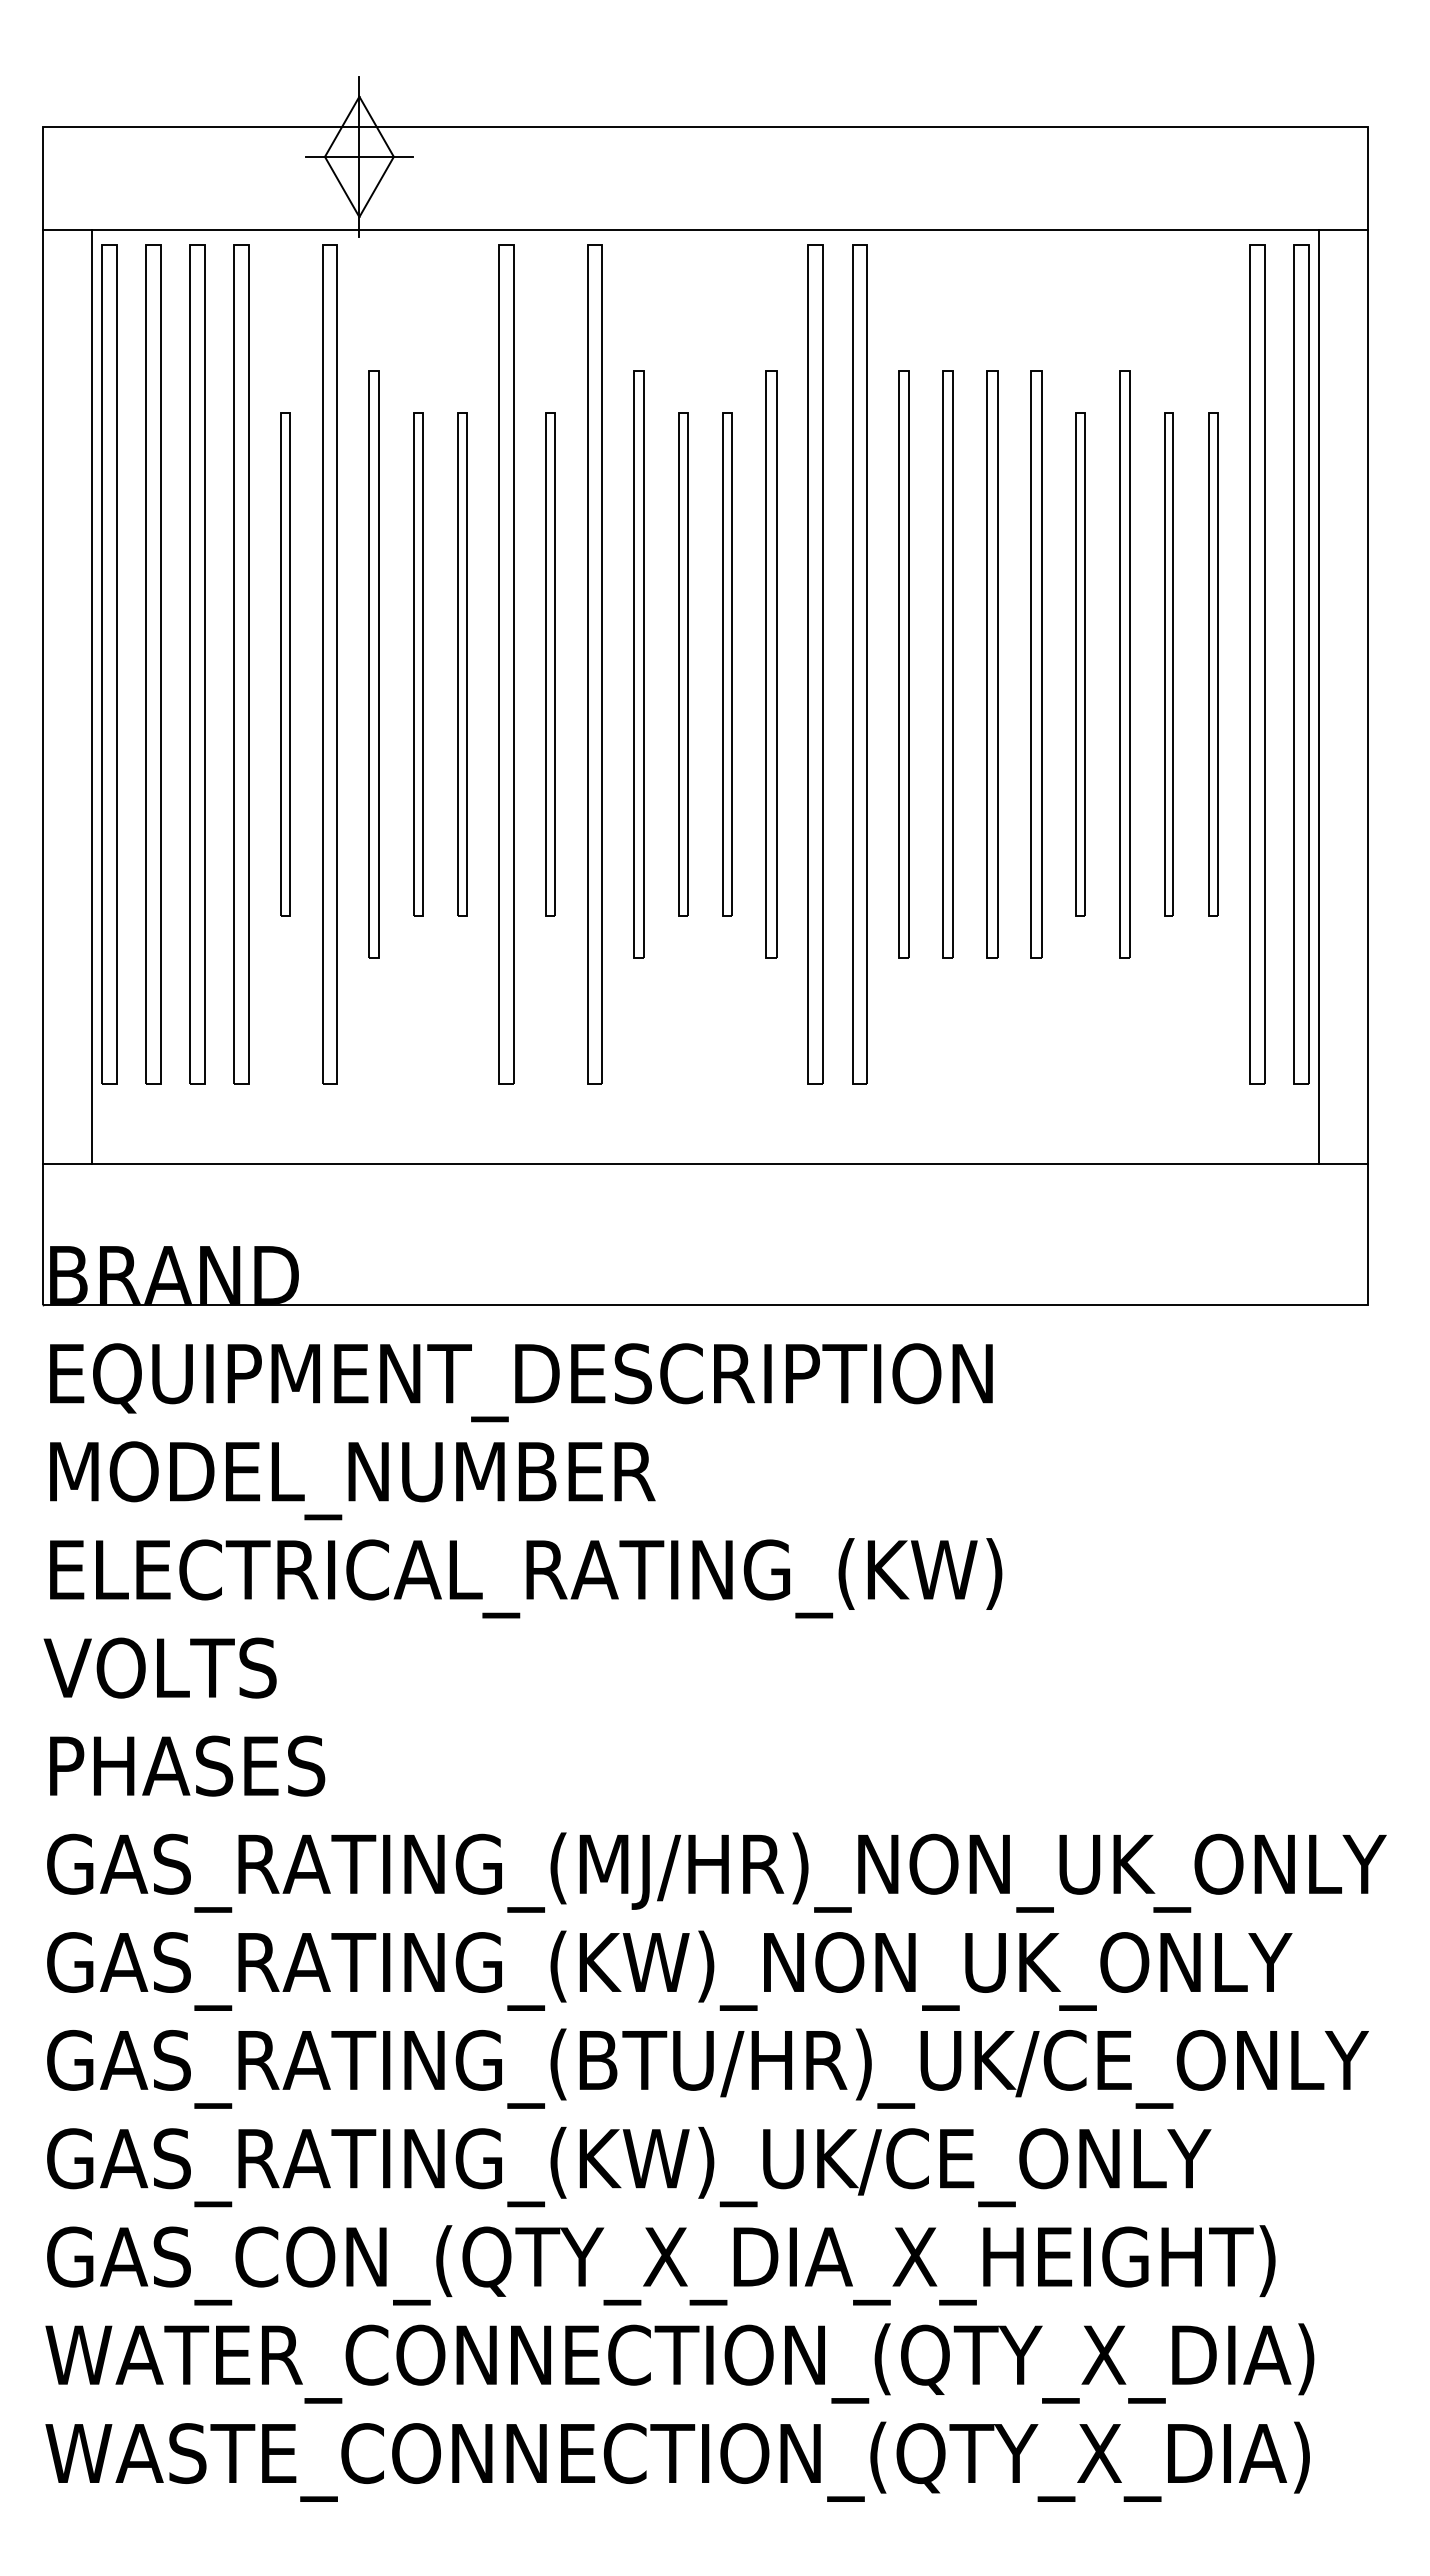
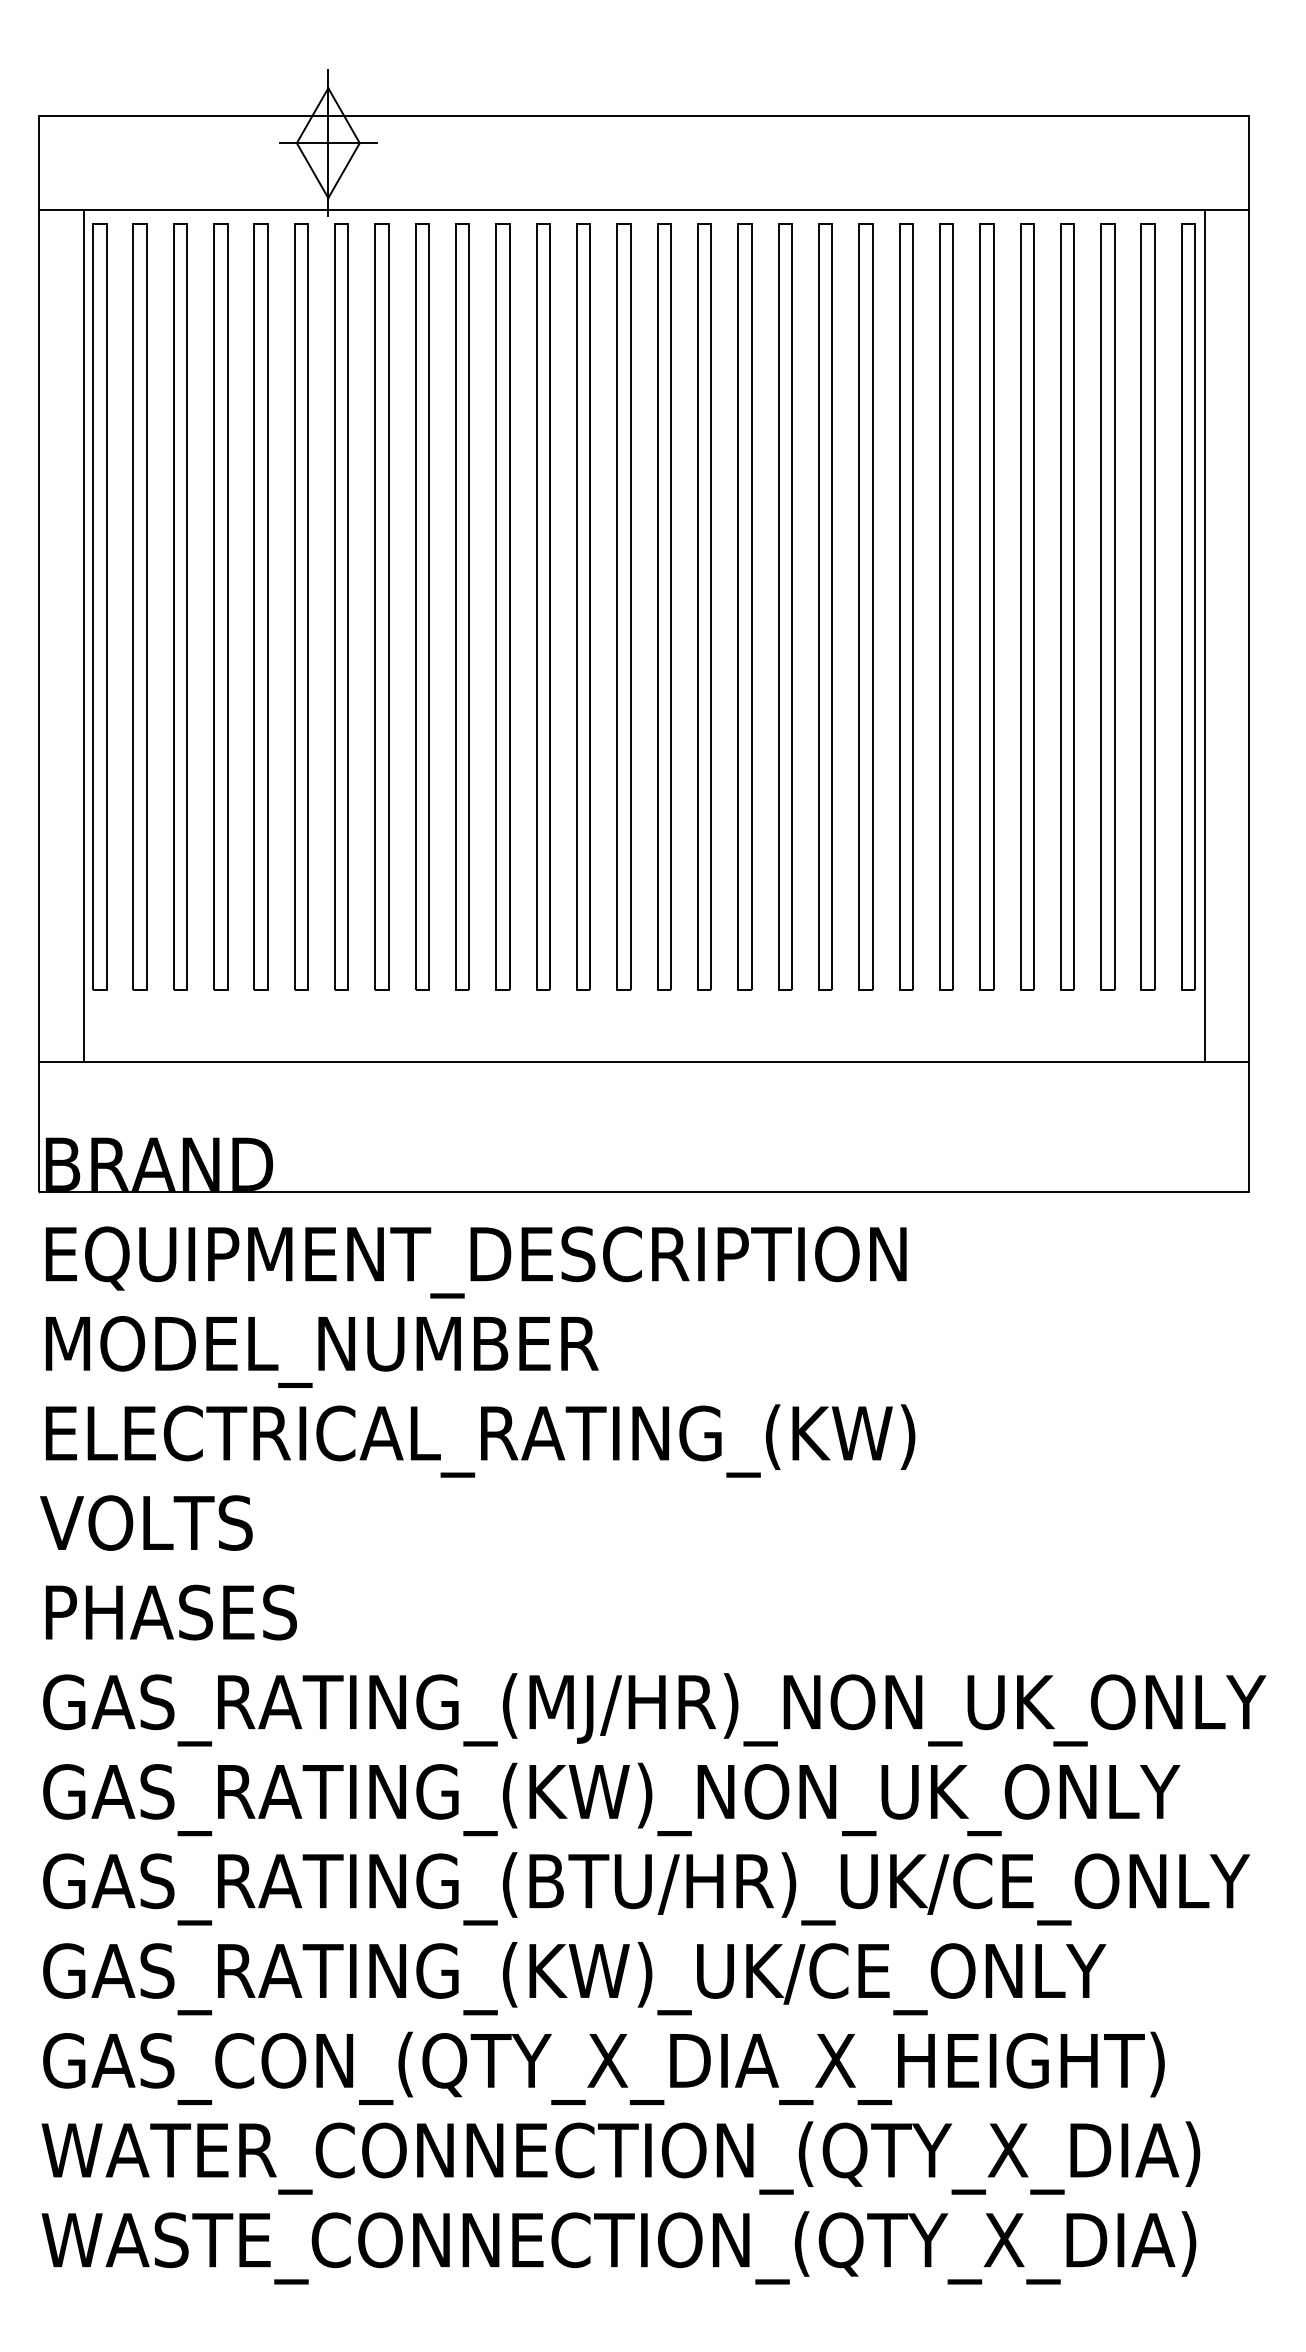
part: (285, 664) -> (260, 606), size x1.67
part: (374, 664) -> (342, 606), size x1.43
part: (418, 664) -> (382, 606), size x1.67
part: (462, 664) -> (422, 606), size x1.67
part: (550, 664) -> (502, 606), size x1.67
part: (638, 664) -> (583, 606), size x1.43
part: (683, 664) -> (624, 606), size x1.67
part: (727, 664) -> (664, 606), size x1.67
part: (771, 664) -> (704, 606), size x1.43
part: (903, 664) -> (825, 606), size x1.43
part: (948, 664) -> (866, 606), size x1.43
part: (992, 664) -> (906, 606), size x1.43
part: (1036, 664) -> (946, 606), size x1.43
part: (1080, 664) -> (986, 606), size x1.67
part: (1124, 664) -> (1026, 606), size x1.43
part: (1168, 664) -> (1067, 606), size x1.67
part: (1213, 664) -> (1108, 606), size x1.67

